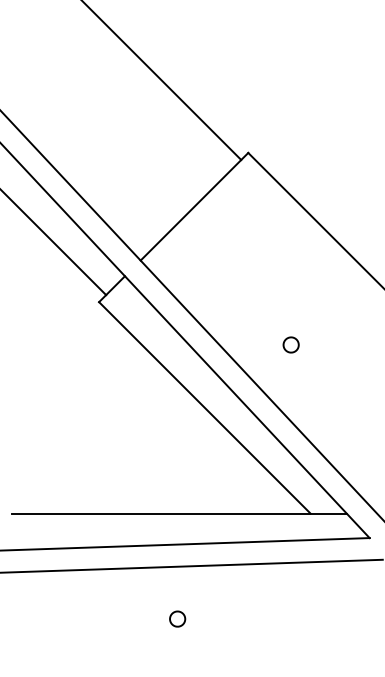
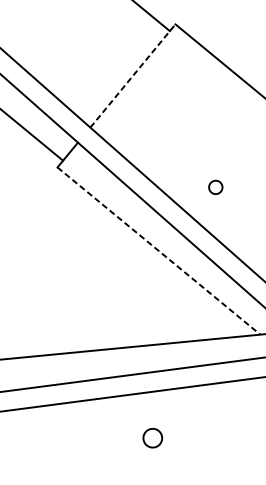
line: (194, 206) -> (132, 75), solid -> dashed
part: (290, 344) -> (215, 187), moved
line: (204, 407) -> (158, 250), solid -> dashed
part: (177, 618) -> (152, 437), size x1.4

